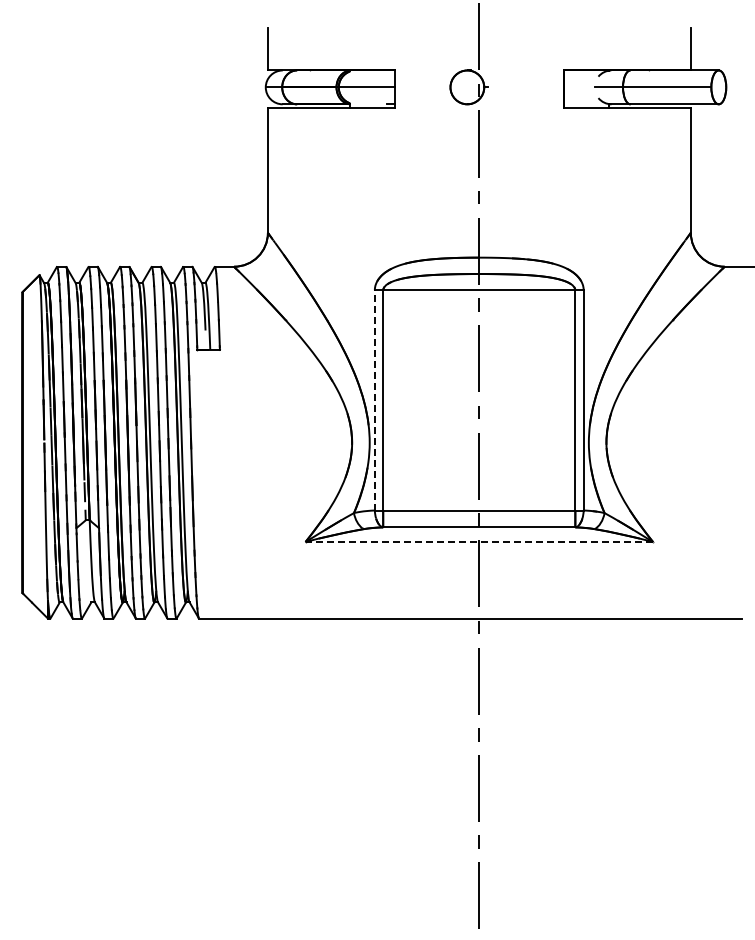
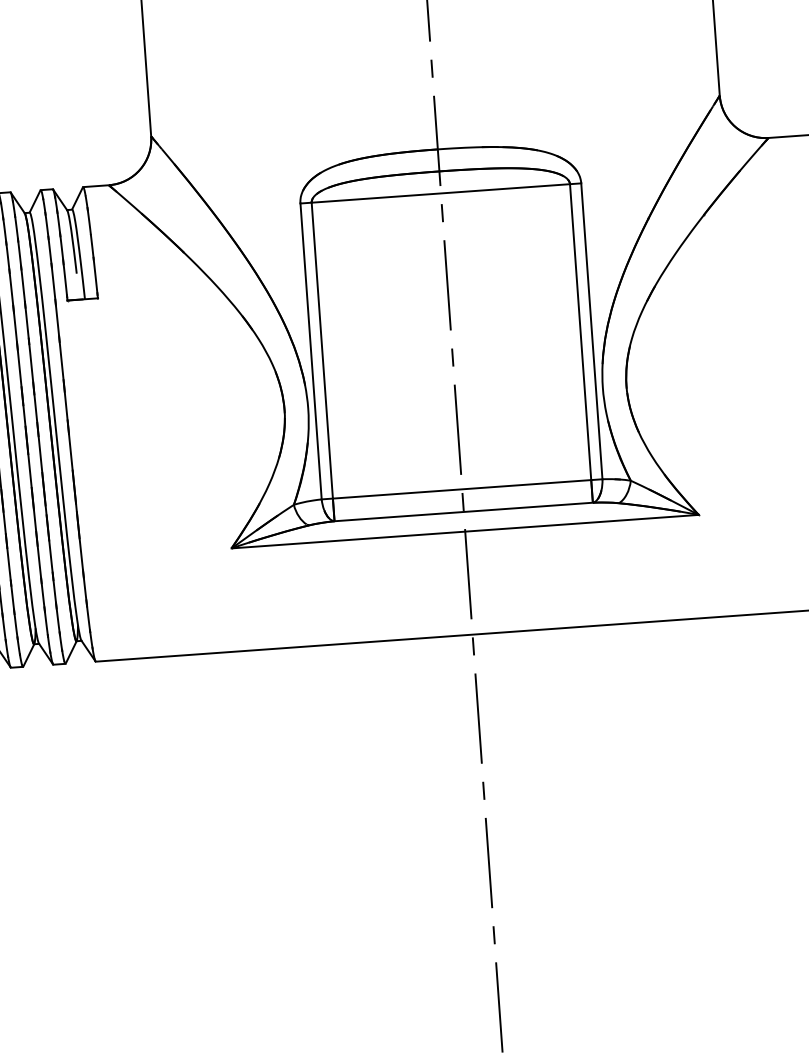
line: (374, 399) -> (310, 350), dashed -> solid
line: (479, 542) -> (465, 532), dashed -> solid

